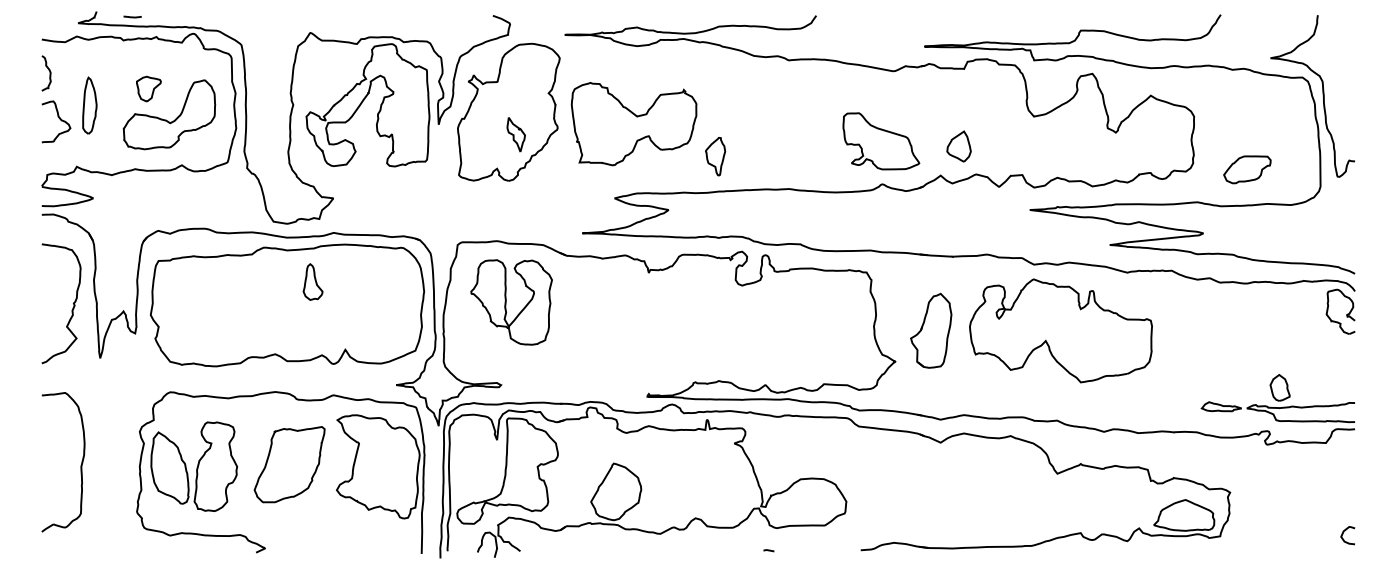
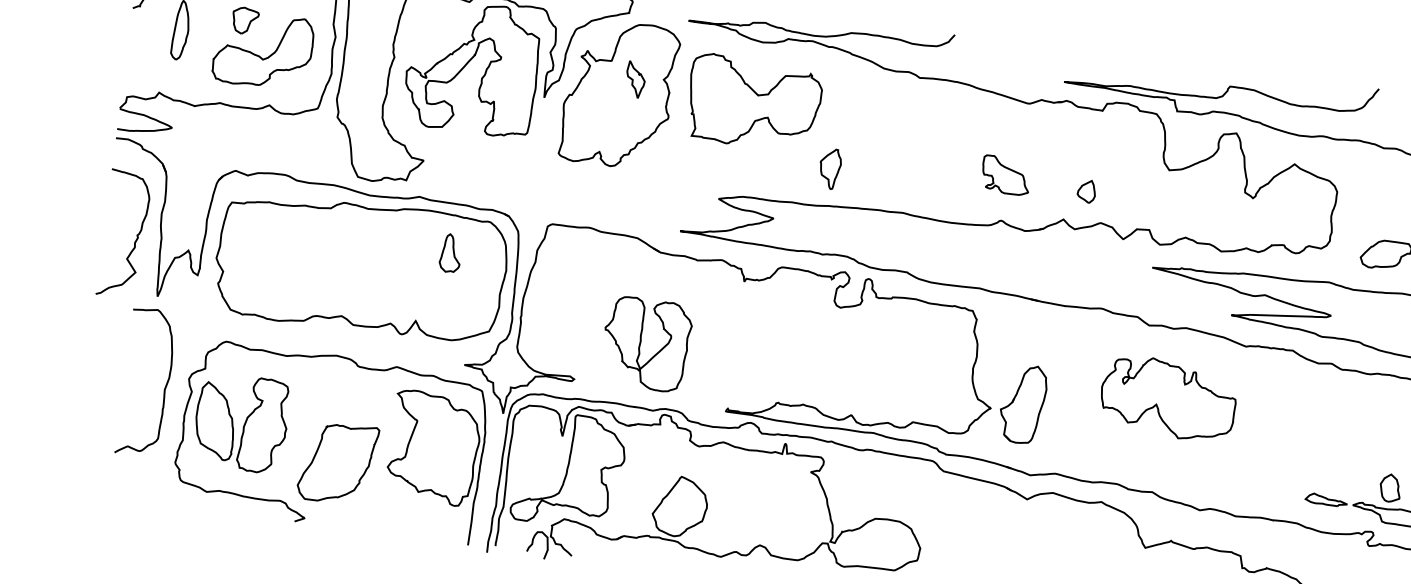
curve: (58, 118) -> (146, 39), removed
part: (633, 124) -> (753, 103), moved
part: (515, 134) -> (634, 79), moved
part: (881, 141) -> (1006, 175), size x0.6
part: (958, 146) -> (1086, 191), size x0.7
part: (312, 281) -> (450, 252), moved
part: (511, 302) -> (646, 344), moved
part: (931, 330) -> (1023, 403), moved
part: (1060, 330) -> (1168, 398), size x0.7
part: (289, 464) -> (337, 462), moved
curve: (80, 465) -> (164, 388), moved

